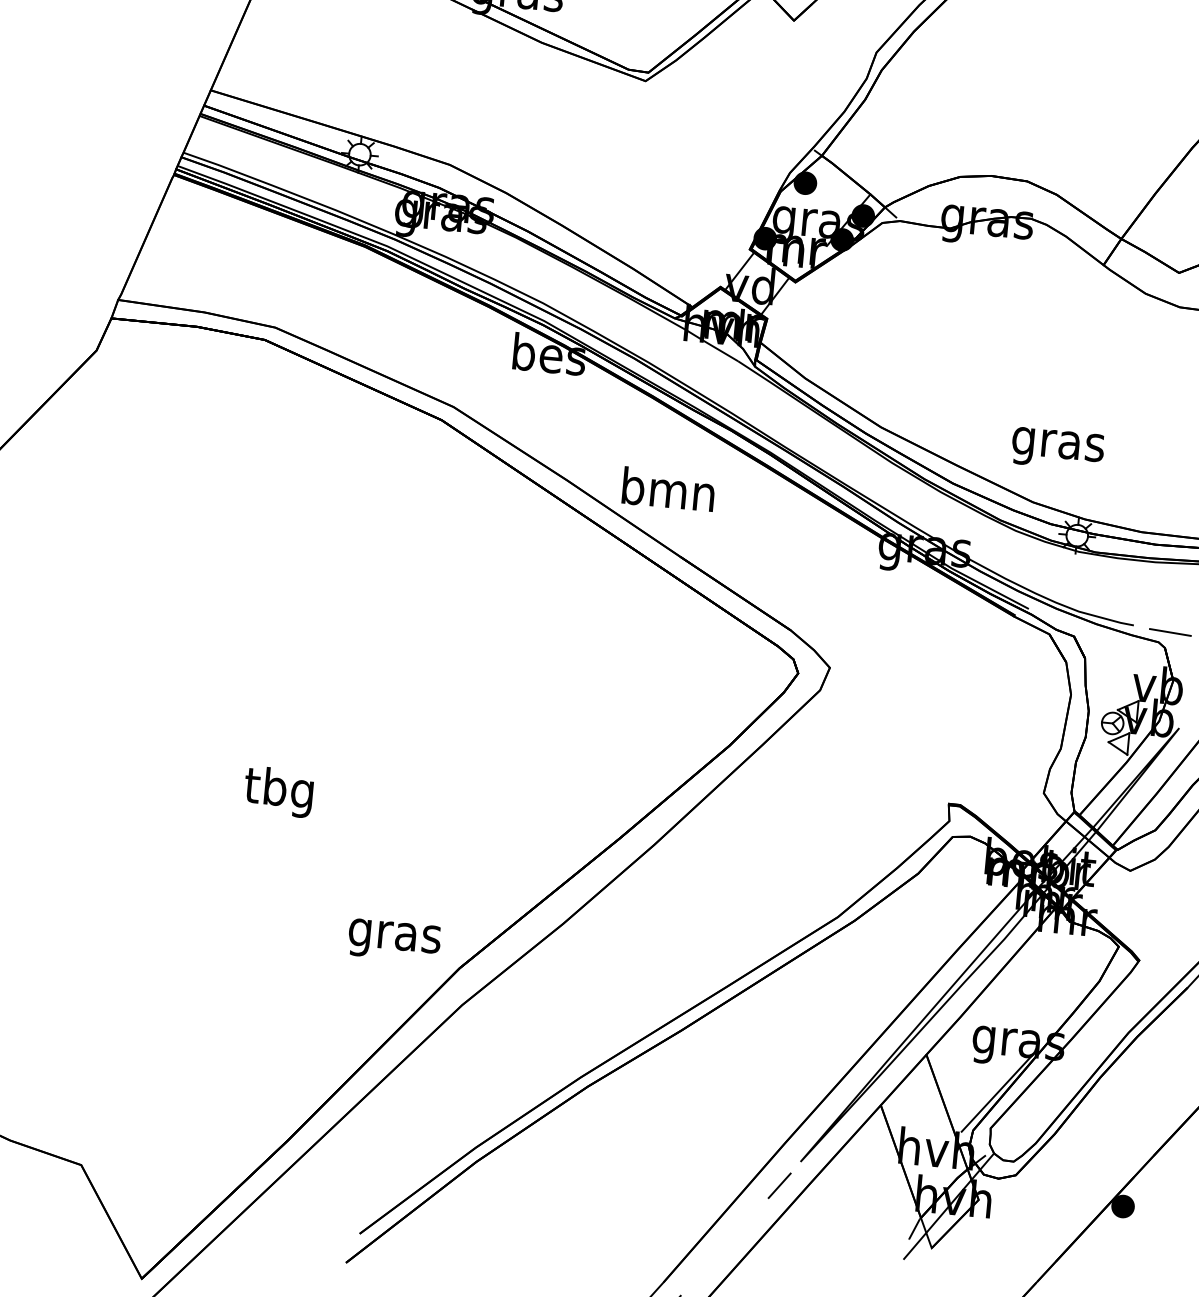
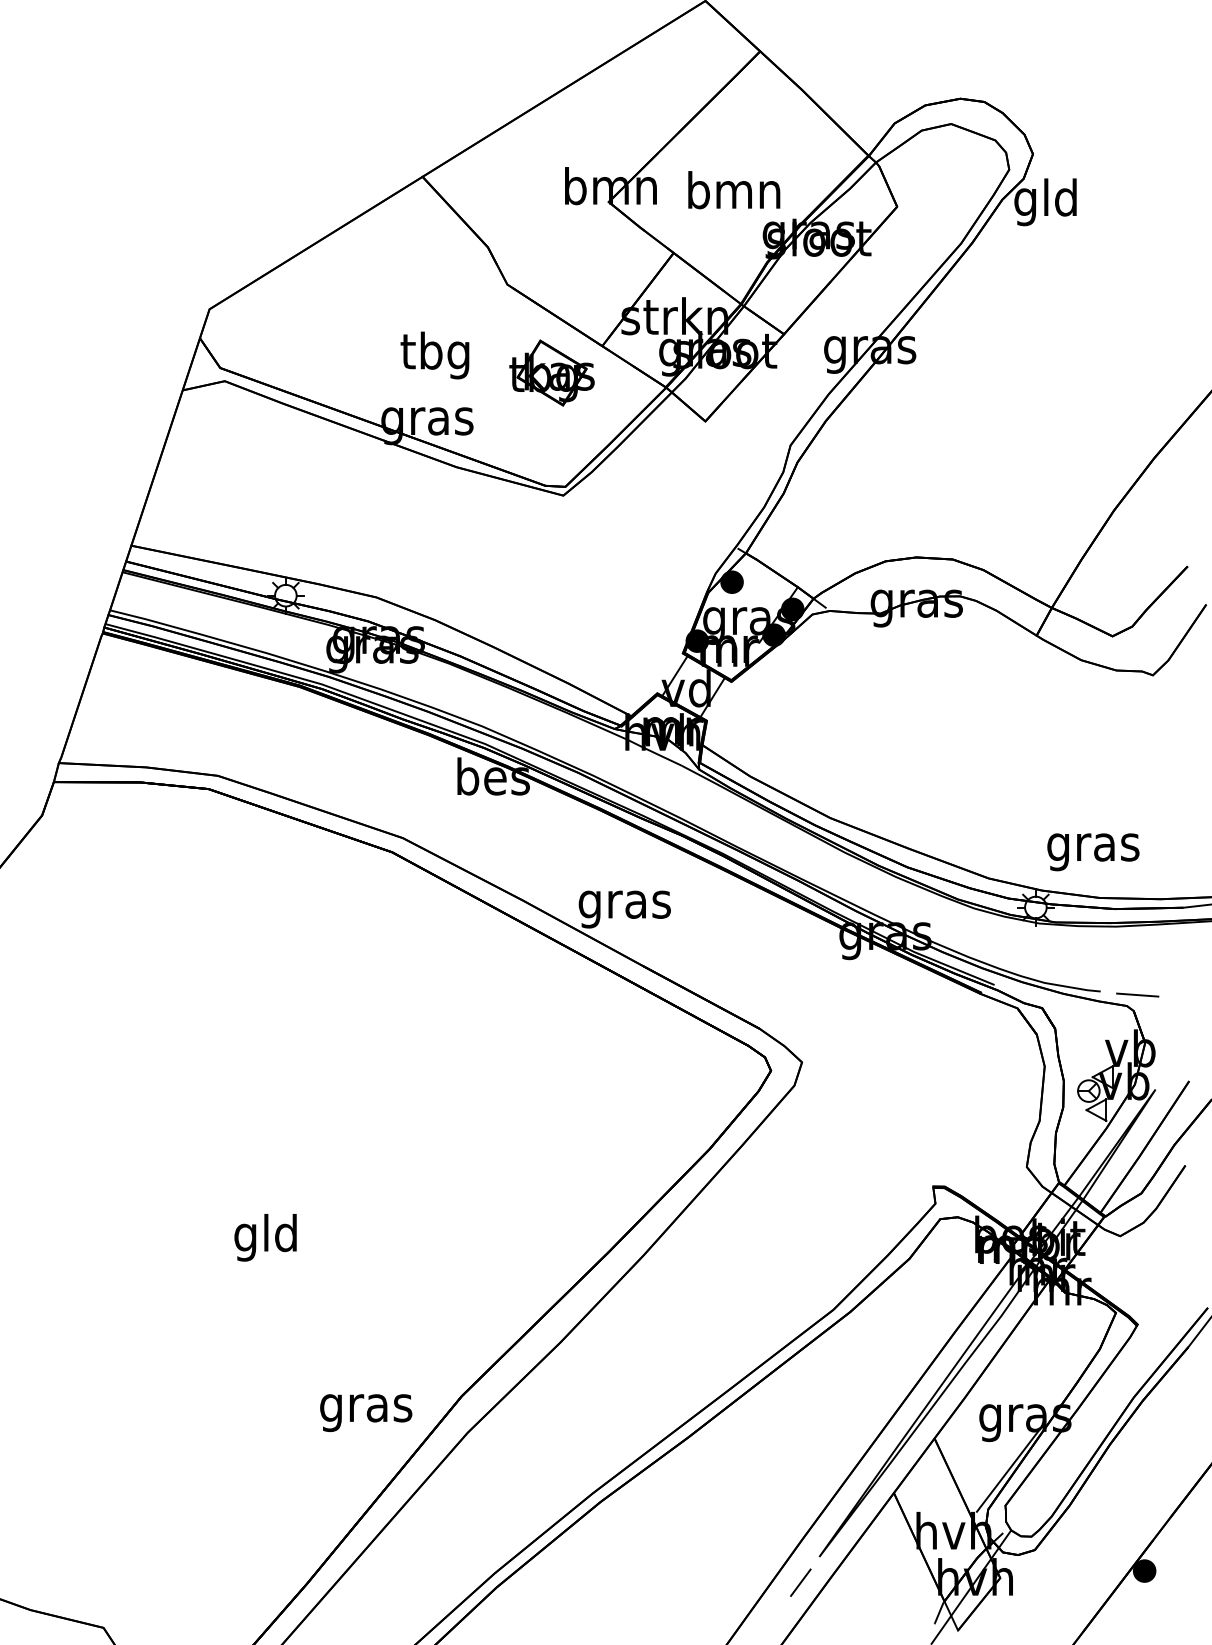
text: (1057, 449) -> (1093, 852), moved
text: (667, 493) -> (624, 904), bmn -> gras
text: (278, 791) -> (264, 1237), tbg -> gld
text: (394, 941) -> (366, 1413), moved

